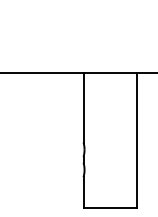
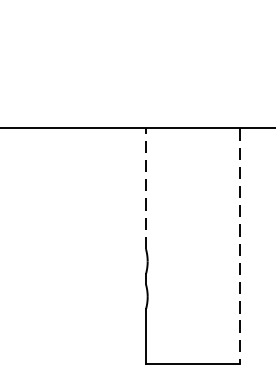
line: (83, 108) -> (145, 189), solid -> dashed
line: (137, 141) -> (240, 247), solid -> dashed

